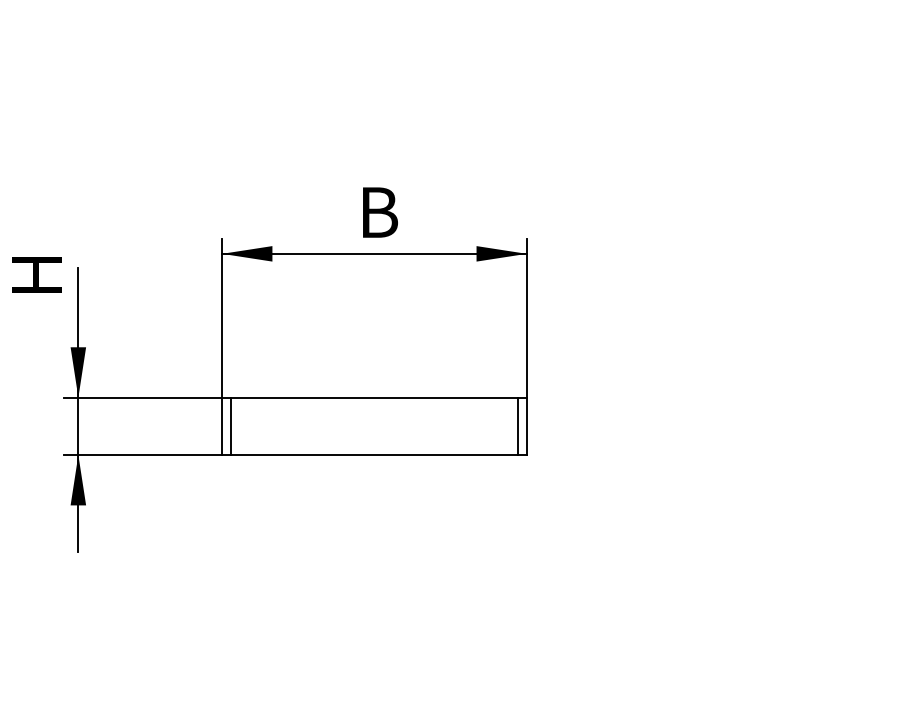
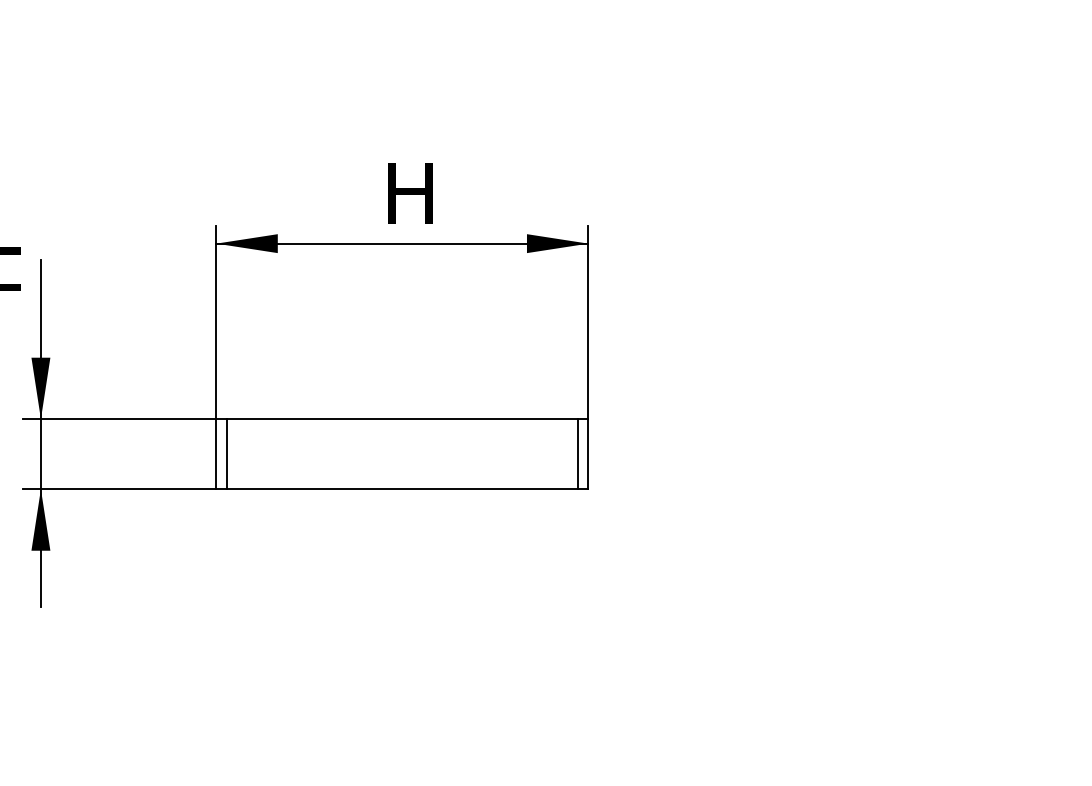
text: (380, 212) -> (409, 193), В -> Н

